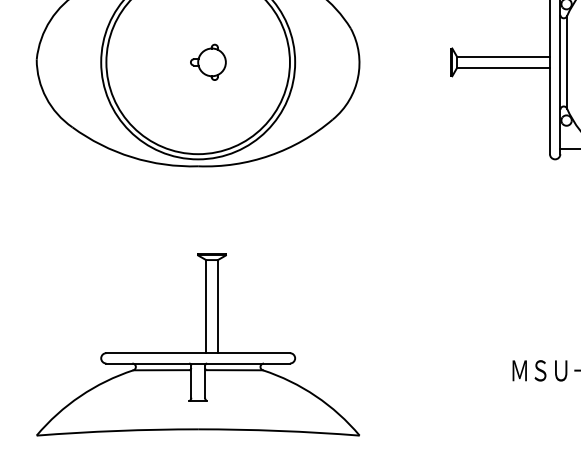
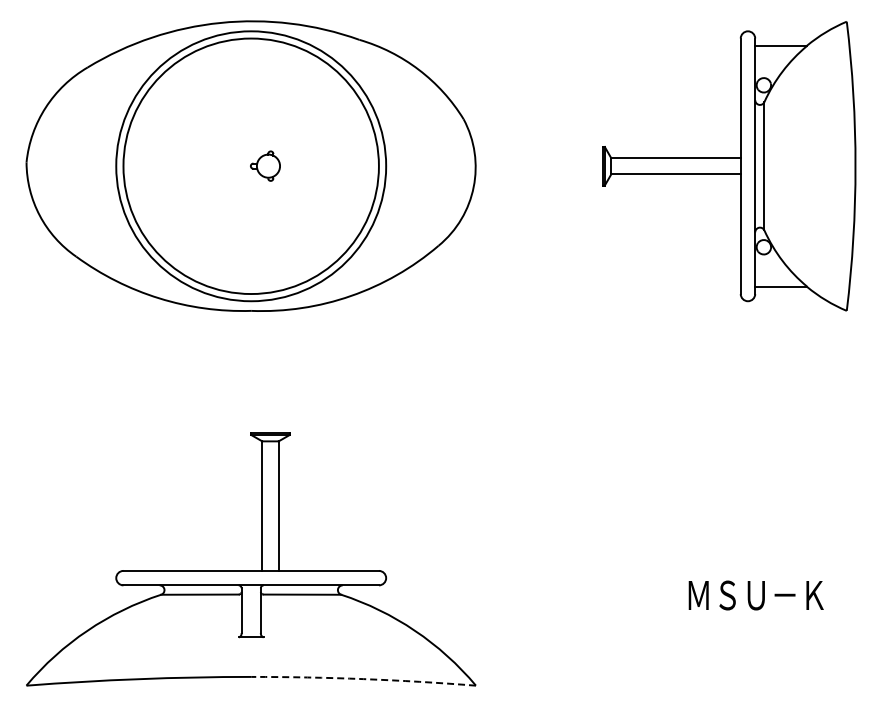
part: (208, 61) -> (265, 165), size x0.6
arc: (278, 431) -> (363, 679), solid -> dashed

